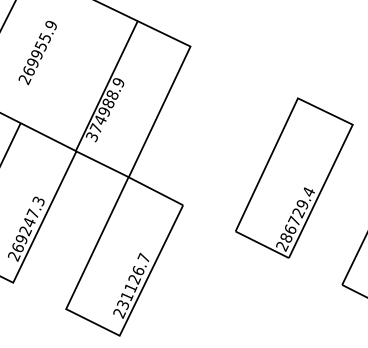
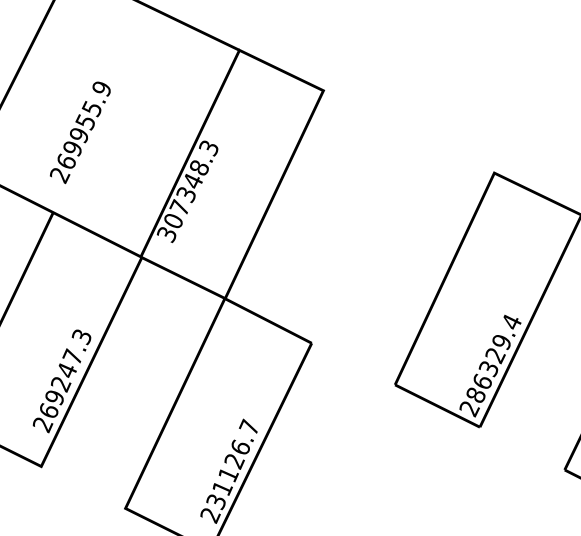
text: (37, 53) -> (79, 133), moved
text: (106, 105) -> (189, 184), 374988.9 -> 307348.3
text: (293, 220) -> (487, 367), 286729.4 -> 286329.4

